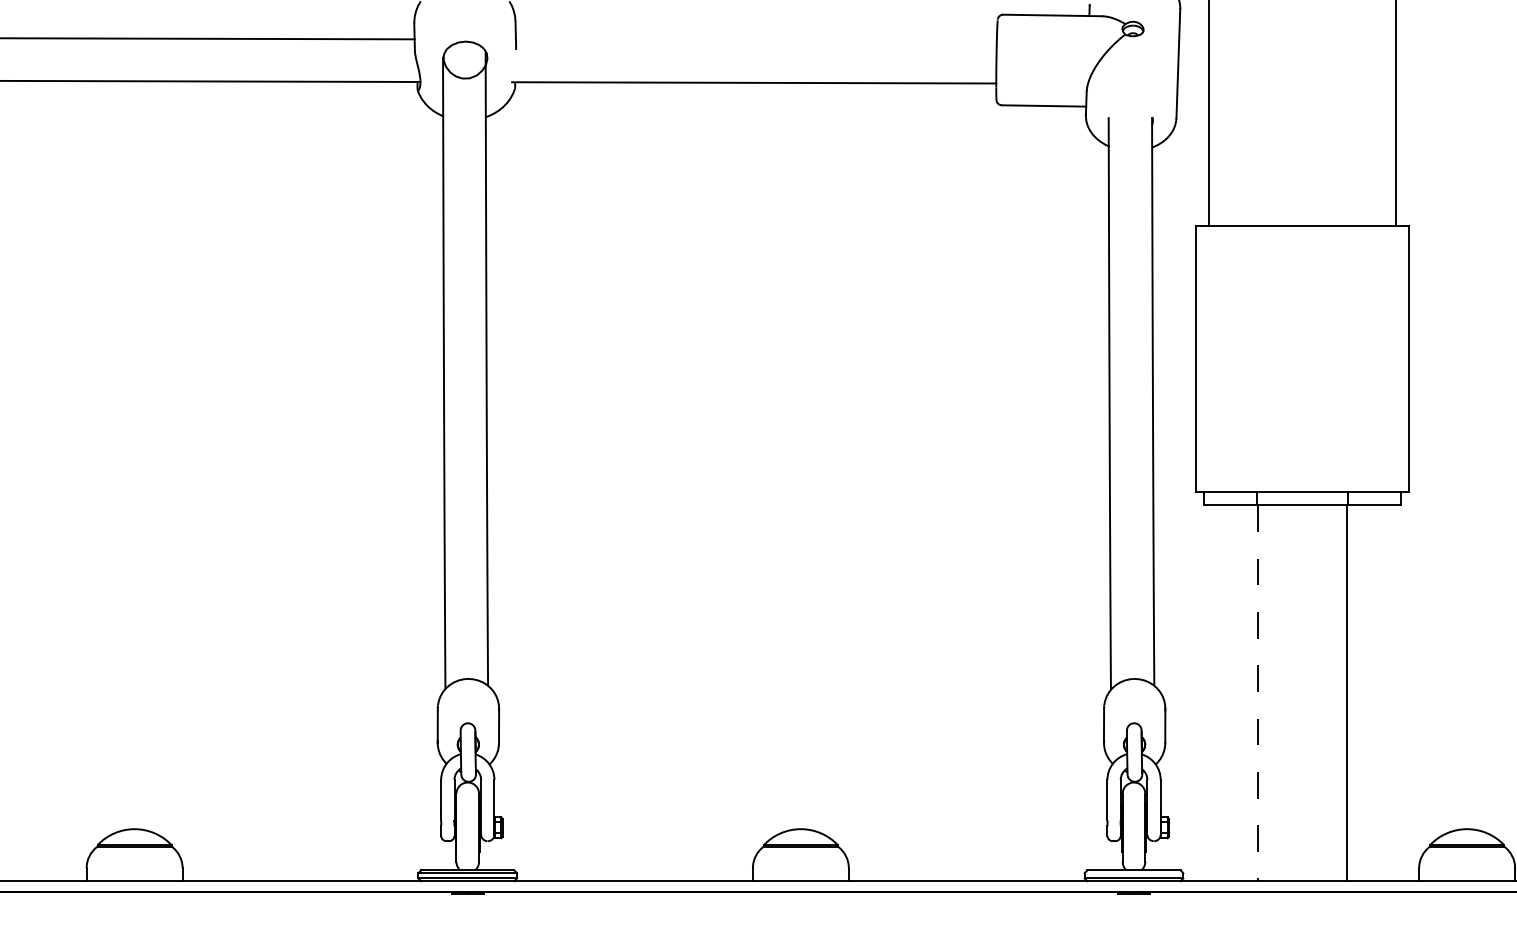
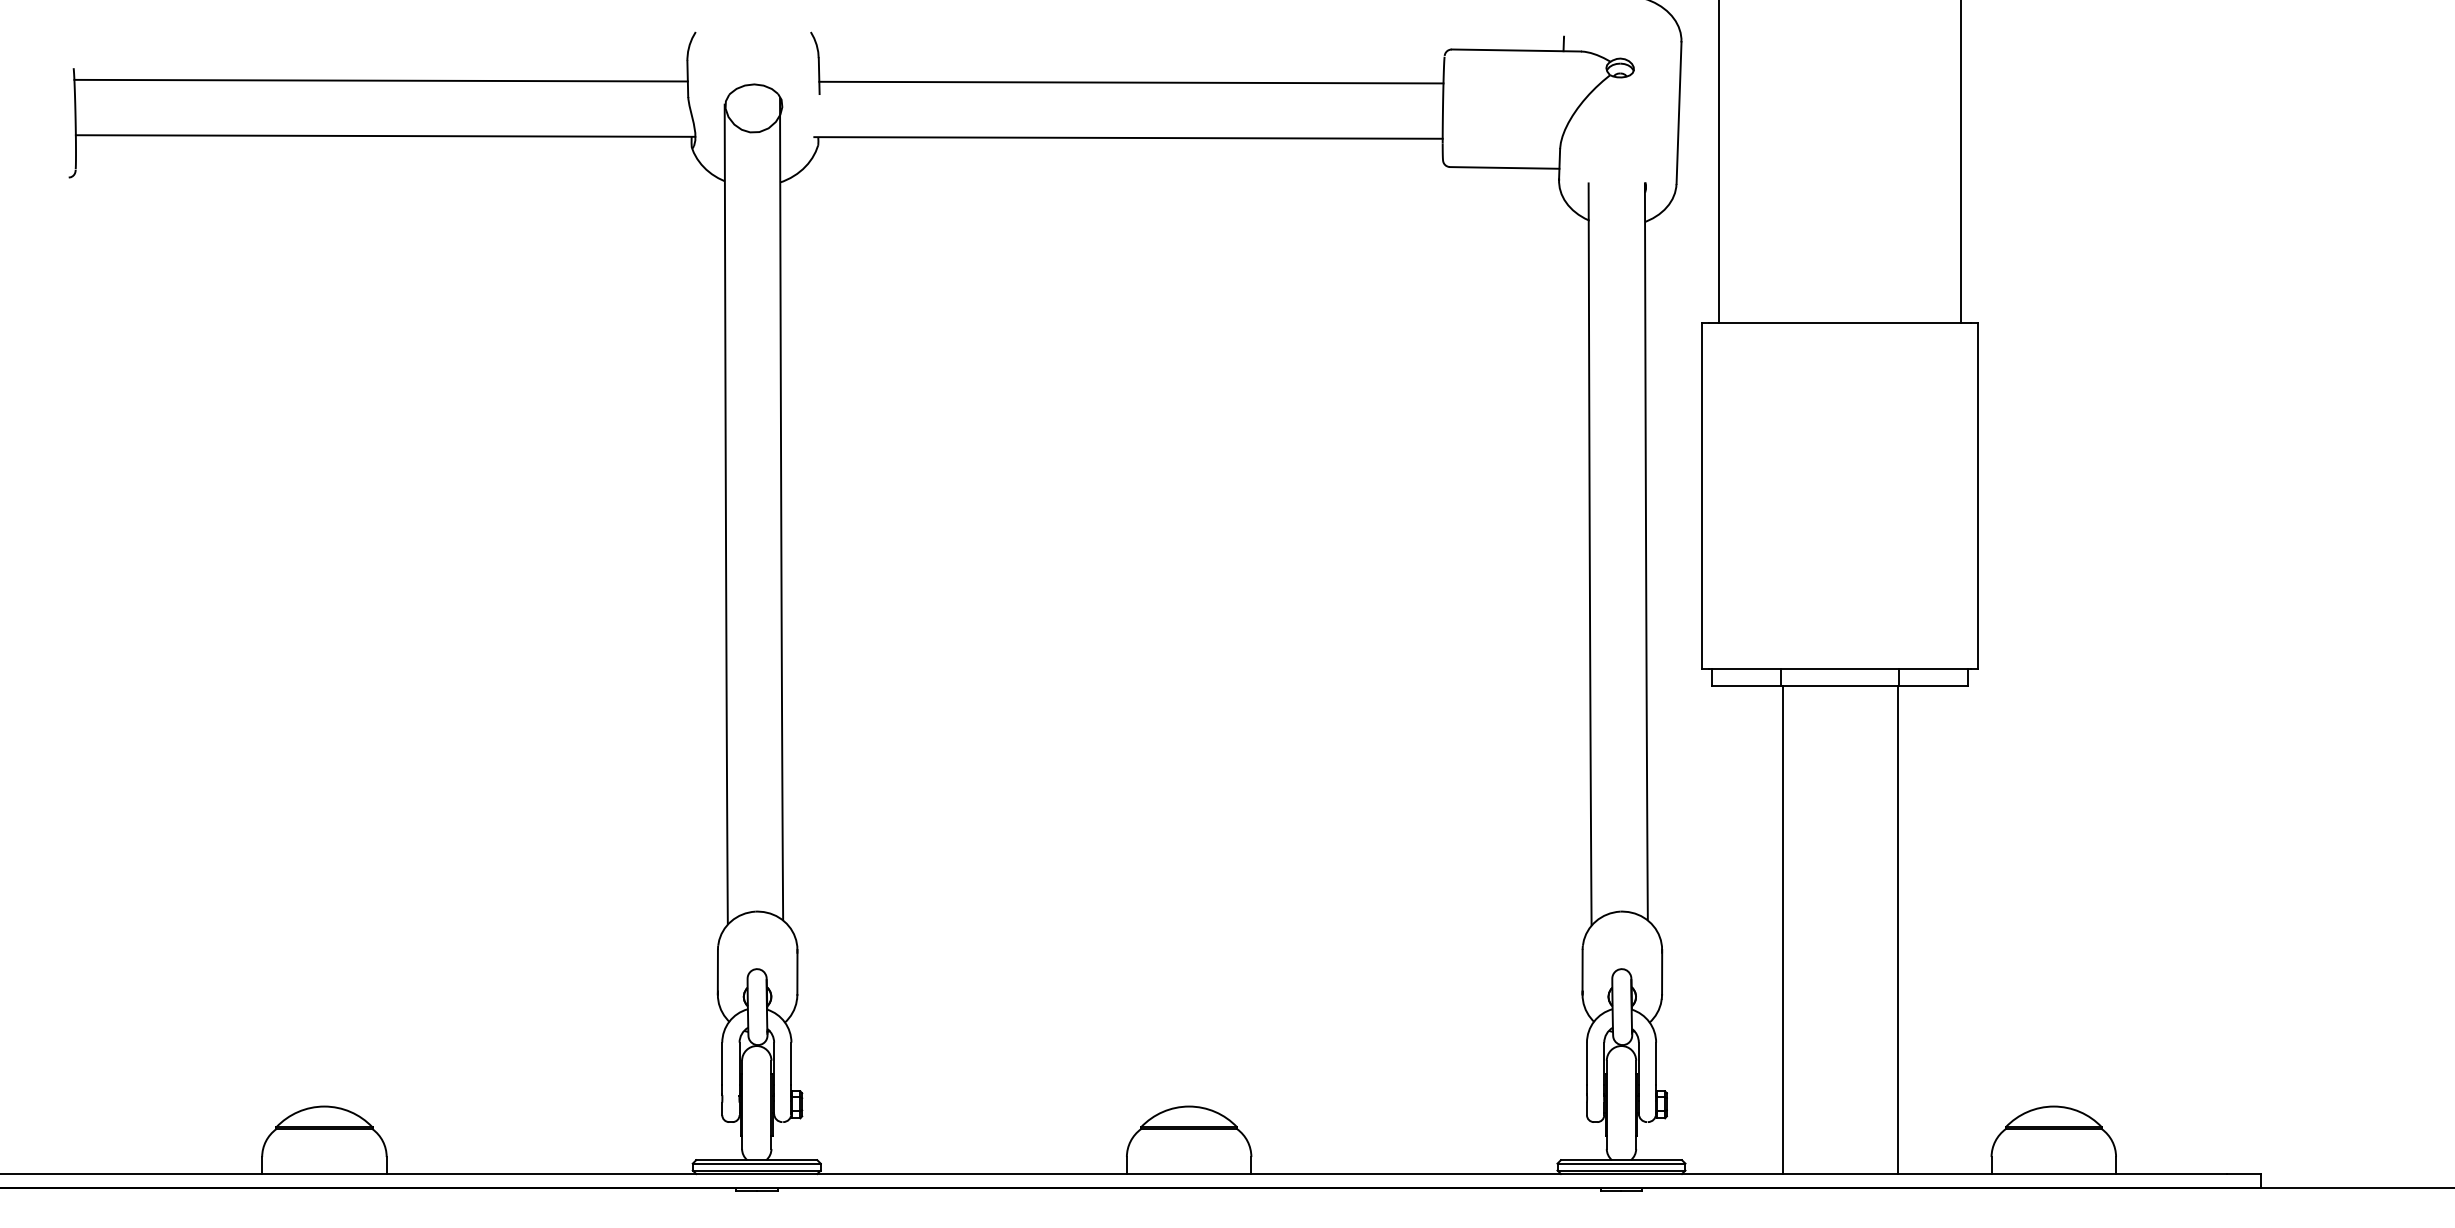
line: (756, 40) -> (1131, 82), added
line: (1258, 693) -> (1782, 930), dashed -> solid
line: (1134, 873) -> (1621, 1163), added

